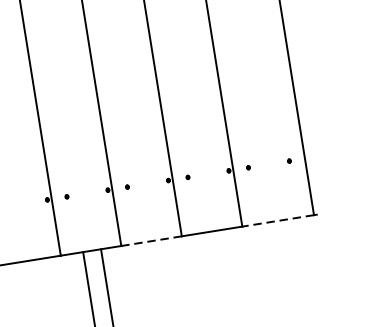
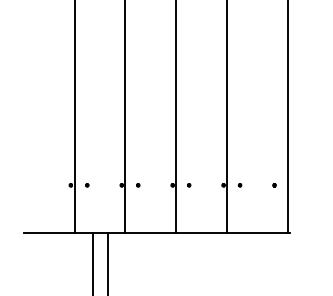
line: (276, 220) -> (256, 232), dashed -> solid
line: (151, 240) -> (150, 232), dashed -> solid

